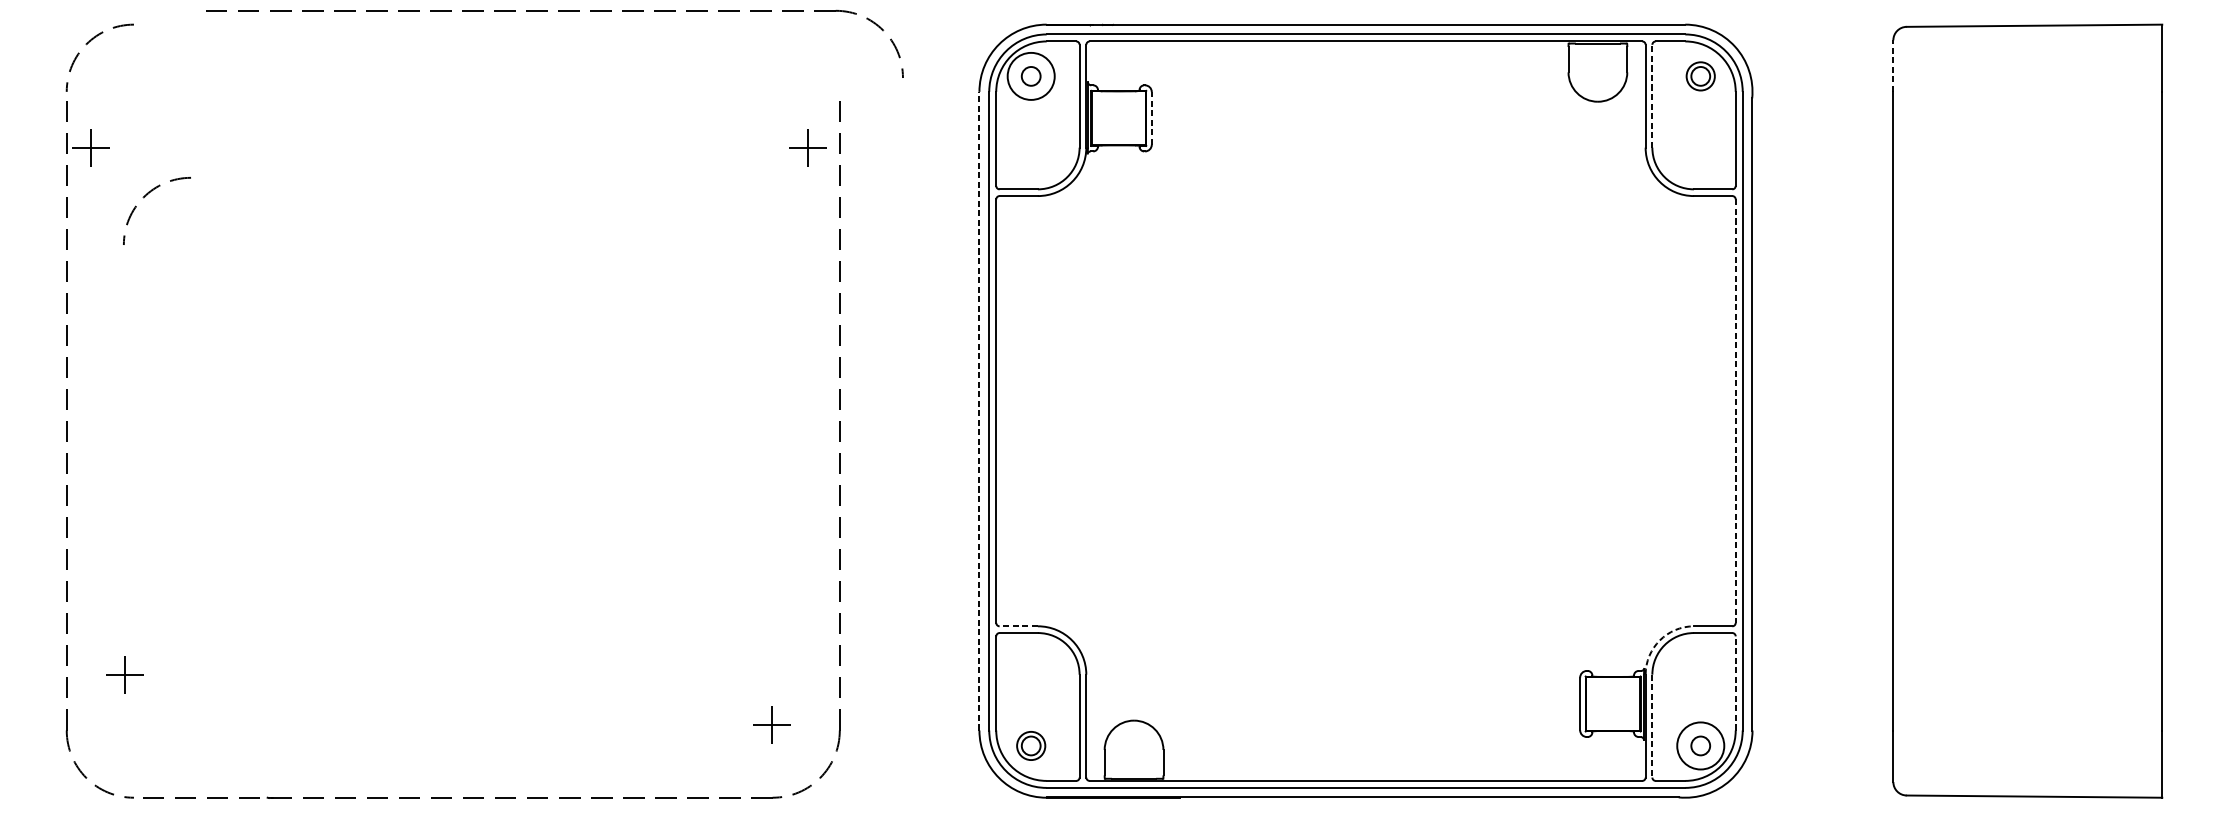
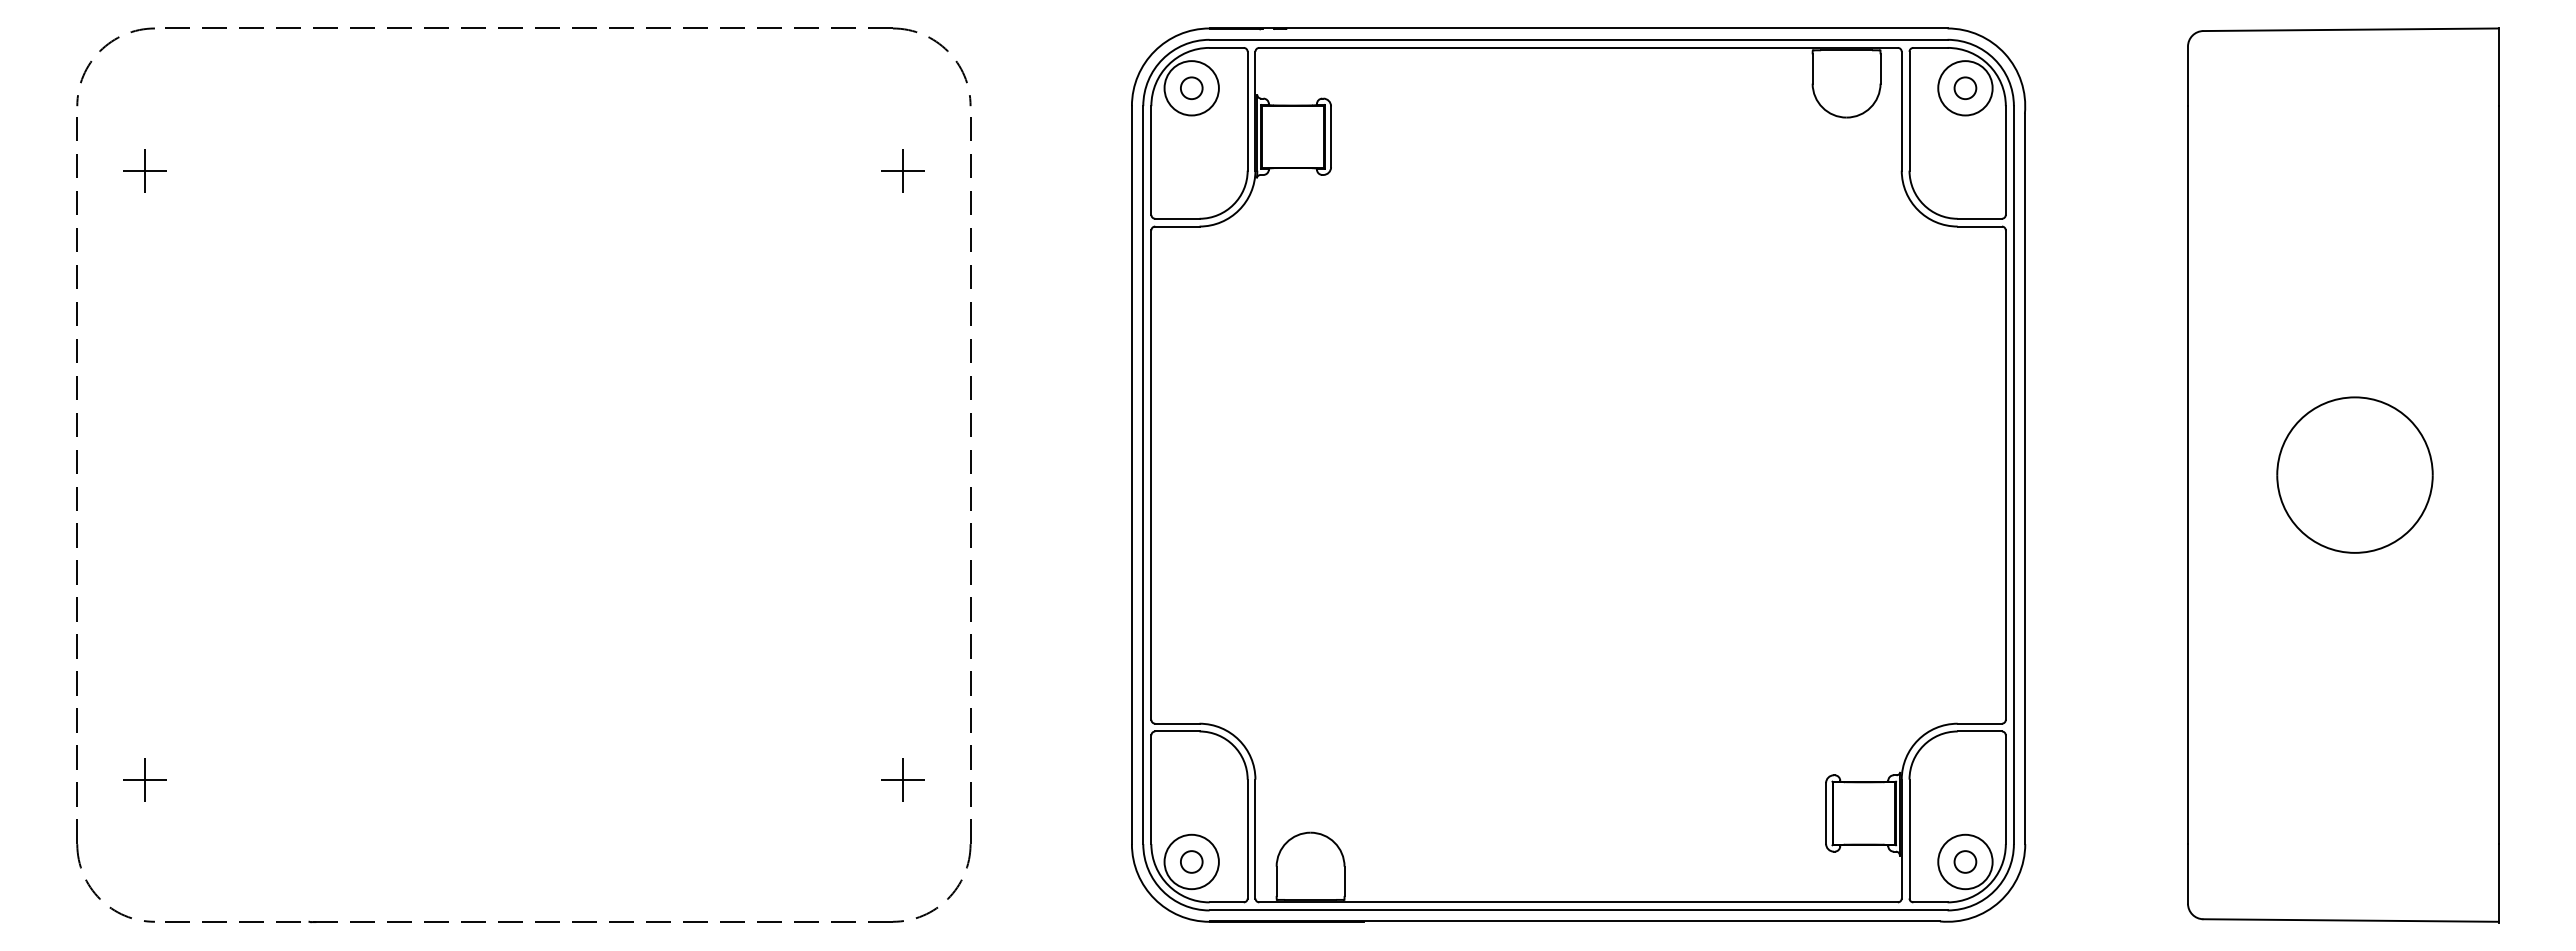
part: (558, 10) -> (572, 28), moved
line: (1893, 66) -> (2188, 76), dashed -> solid
circle: (1700, 76) -> (1965, 88), size x1.67
line: (1652, 95) -> (1909, 110), dashed -> solid
line: (1152, 118) -> (1331, 136), dashed -> solid
part: (90, 147) -> (144, 170), moved
part: (807, 147) -> (902, 170), moved
arc: (144, 197) -> (167, 228), removed
part: (2037, 410) -> (2354, 474), added
line: (979, 411) -> (1131, 475), dashed -> solid
line: (1735, 411) -> (2005, 475), dashed -> solid
line: (1018, 626) -> (1176, 723), dashed -> solid
arc: (1660, 640) -> (1918, 740), dashed -> solid
line: (1735, 683) -> (2005, 789), dashed -> solid
part: (771, 724) -> (902, 779), moved
line: (1652, 726) -> (1909, 839), dashed -> solid
circle: (1030, 745) -> (1191, 861), size x1.67

